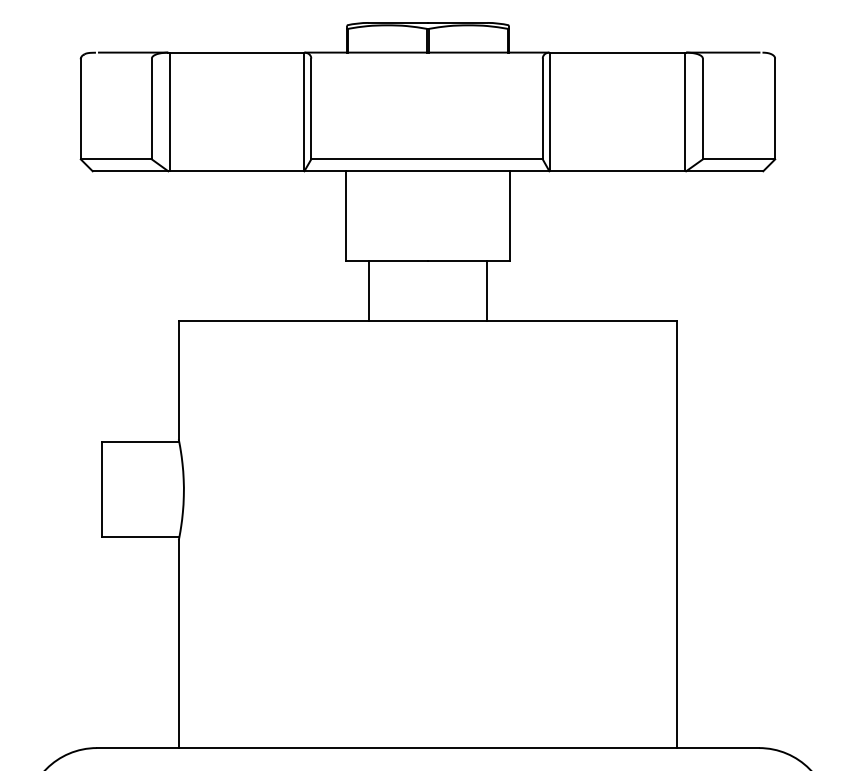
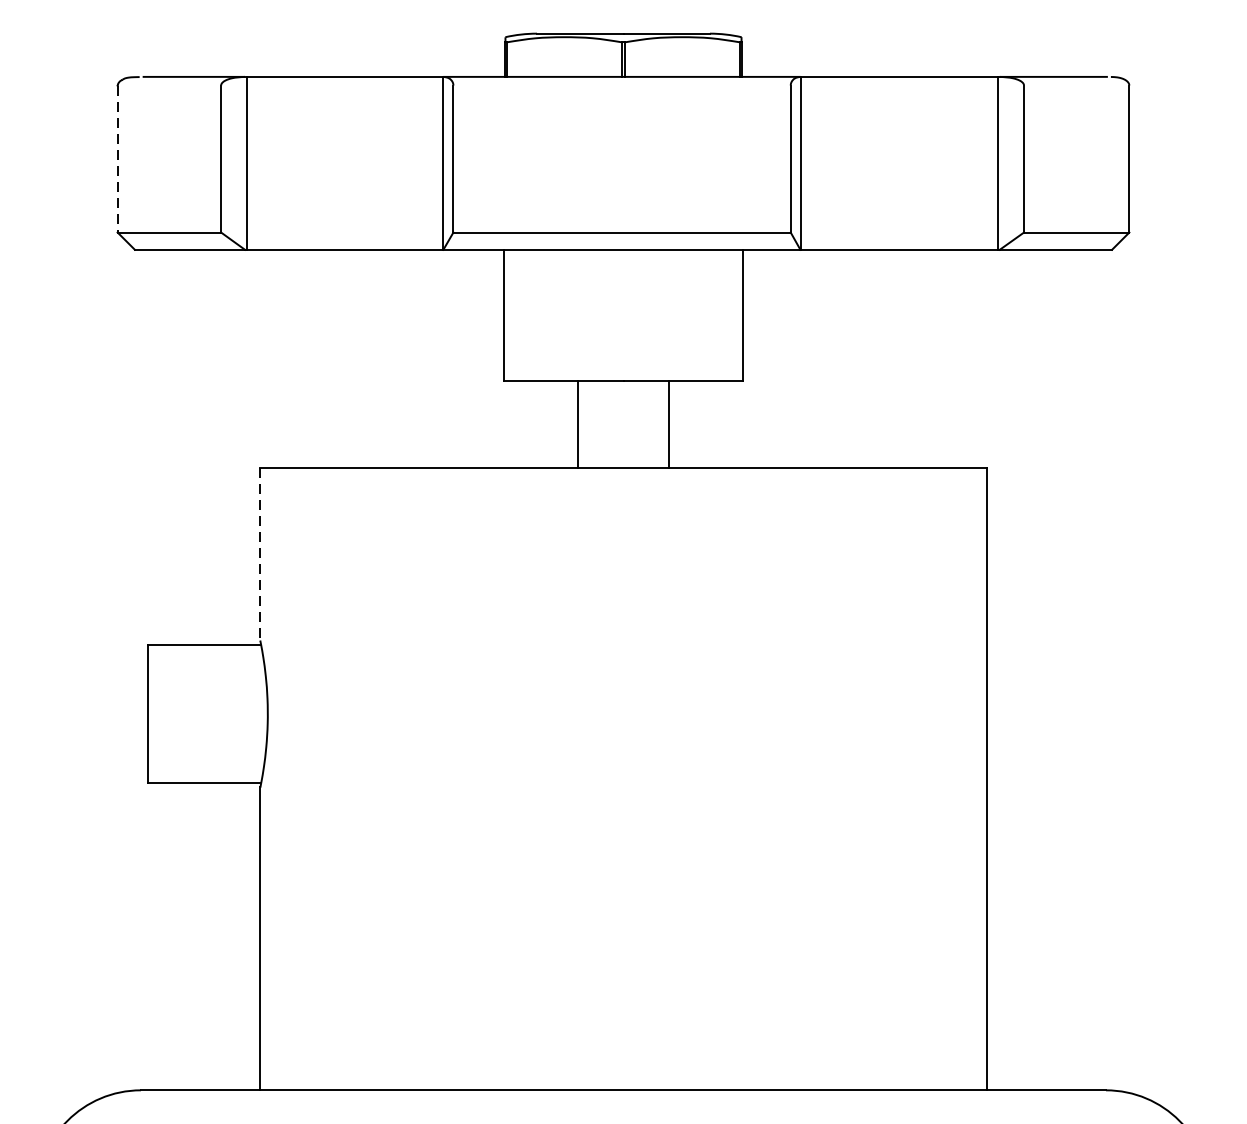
line: (80, 109) -> (117, 159), solid -> dashed
line: (368, 290) -> (577, 423), moved
line: (487, 290) -> (669, 423), moved
line: (178, 380) -> (259, 554), solid -> dashed

